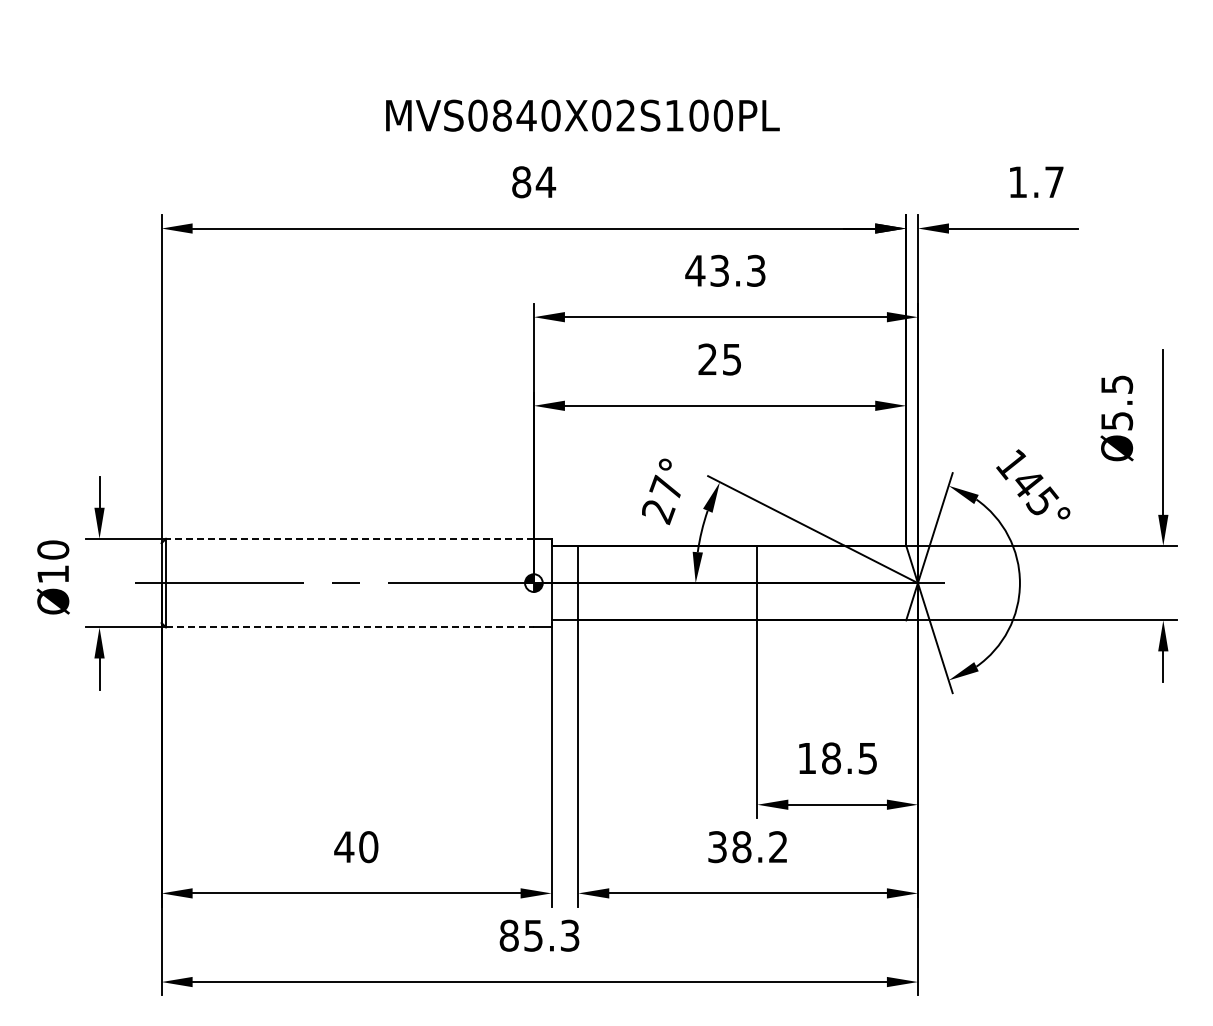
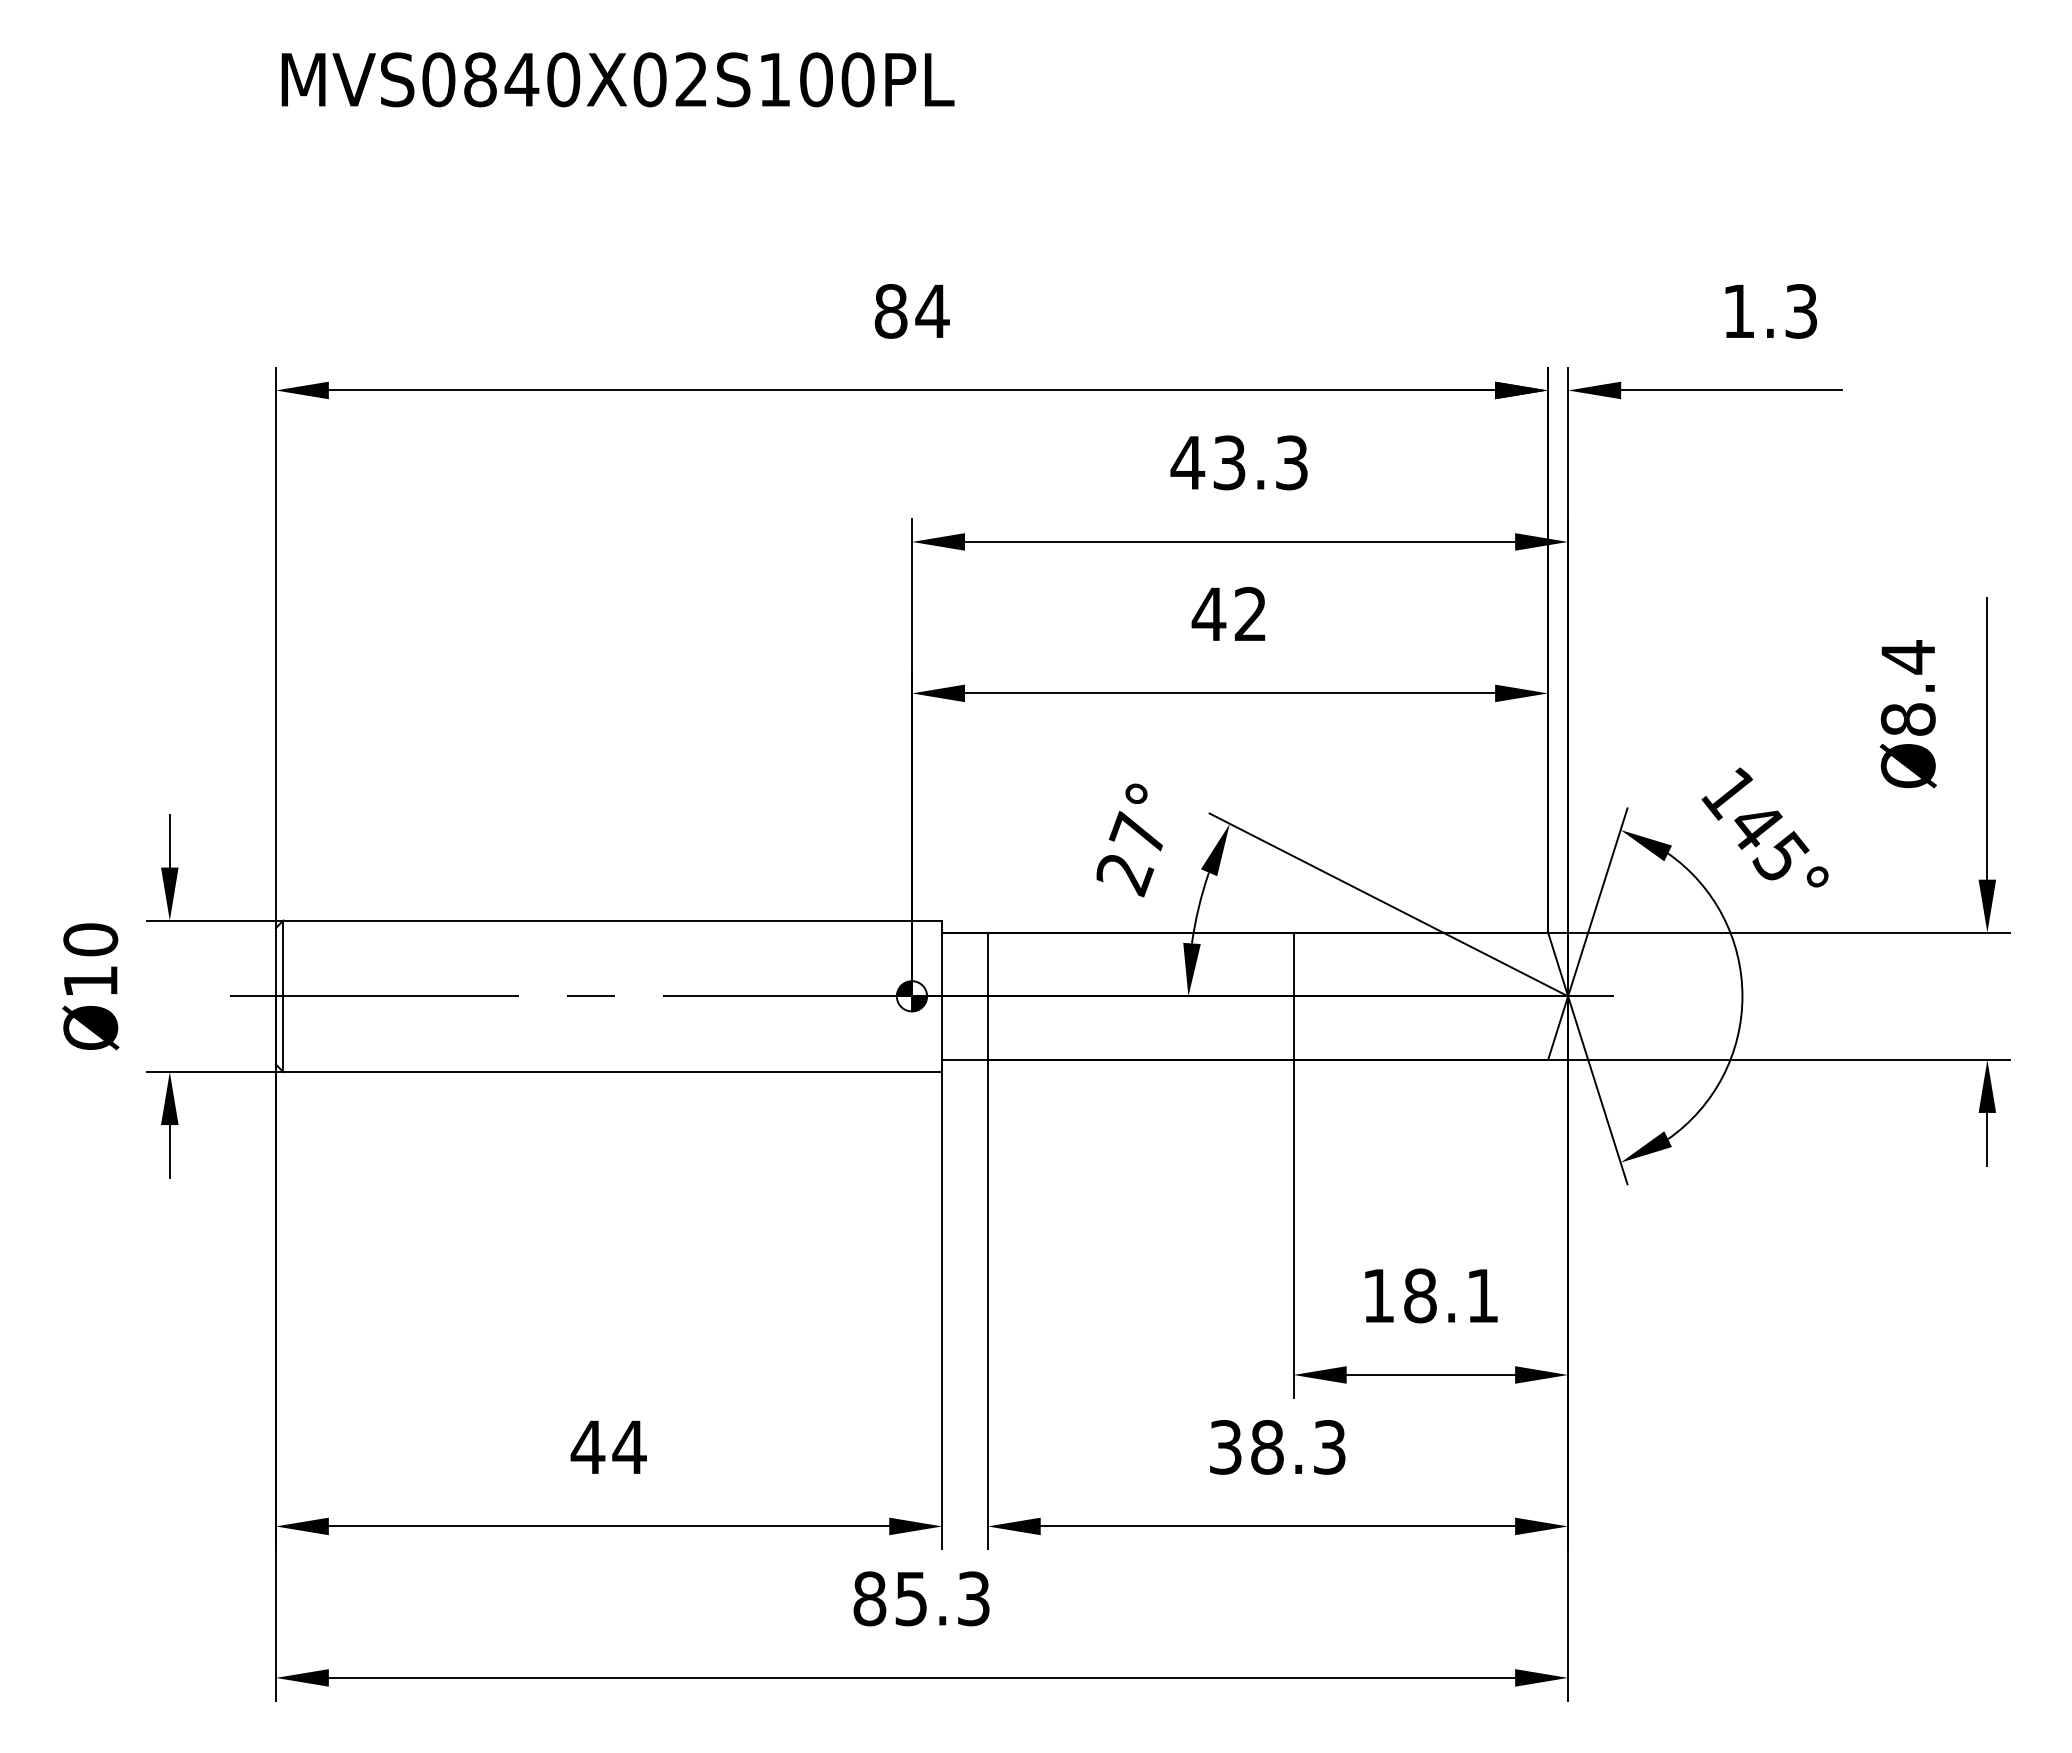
text: (582, 115) -> (617, 79), moved
text: (1054, 182) -> (1801, 311), 1.7 -> 1.3
text: (718, 359) -> (1227, 614), 25 -> 42
text: (1117, 402) -> (1909, 687), Ø5.5 -> Ø8.4
line: (349, 538) -> (596, 920), dashed -> solid
line: (349, 627) -> (596, 1072), dashed -> solid
text: (867, 758) -> (1481, 1295), 18.5 -> 18.1
text: (368, 847) -> (629, 1448), 40 -> 44
text: (778, 847) -> (1329, 1448), 38.2 -> 38.3

